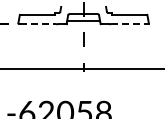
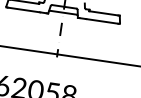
line: (38, 24) -> (23, 10), dashed -> solid
line: (129, 24) -> (103, 21), dashed -> solid

